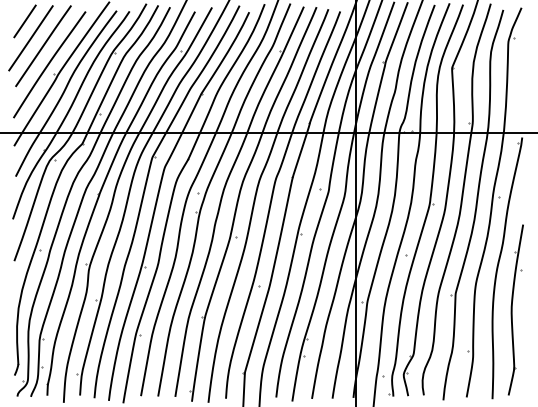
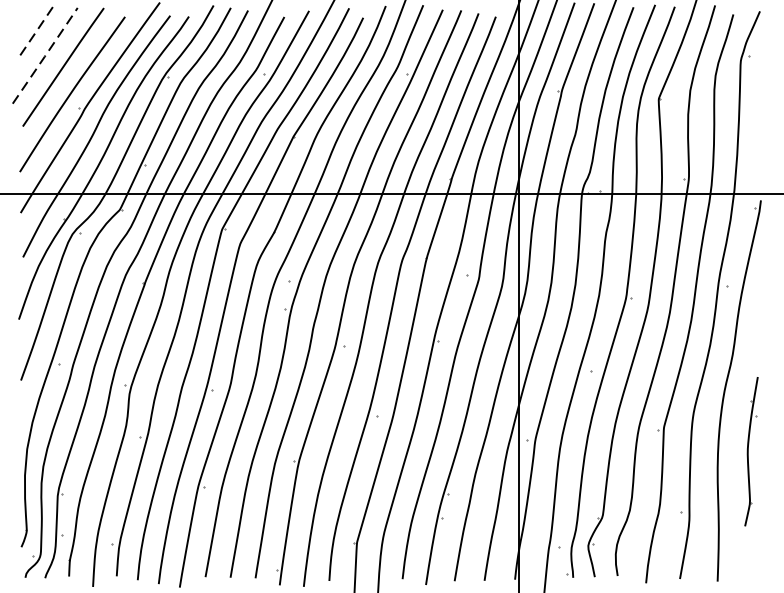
line: (24, 21) -> (35, 31), solid -> dashed
line: (30, 38) -> (44, 56), solid -> dashed
part: (515, 309) -> (751, 450), size x0.6

